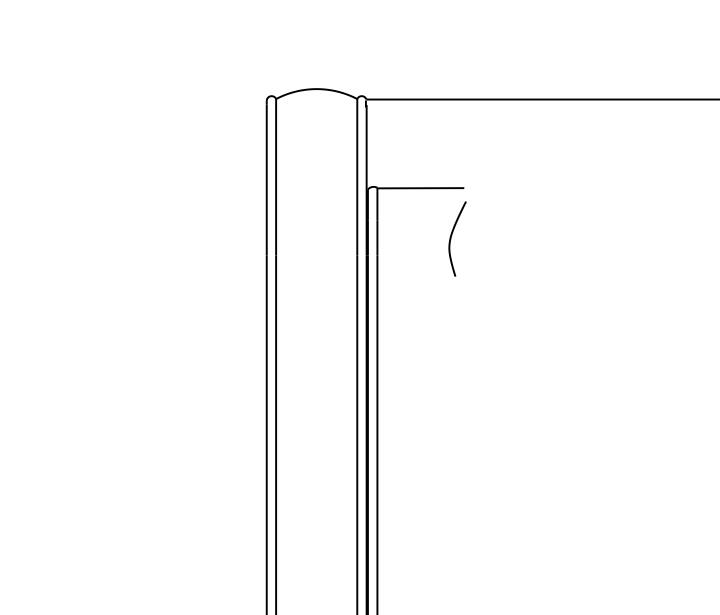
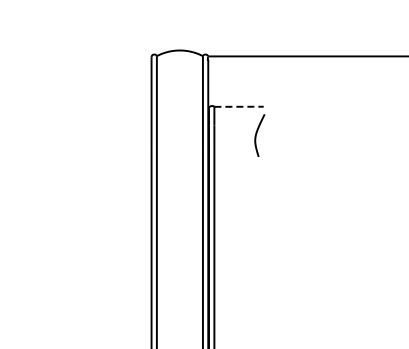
line: (421, 187) -> (239, 106), solid -> dashed

